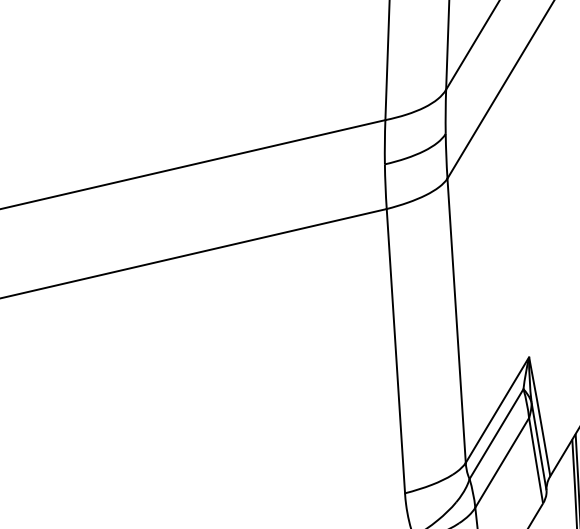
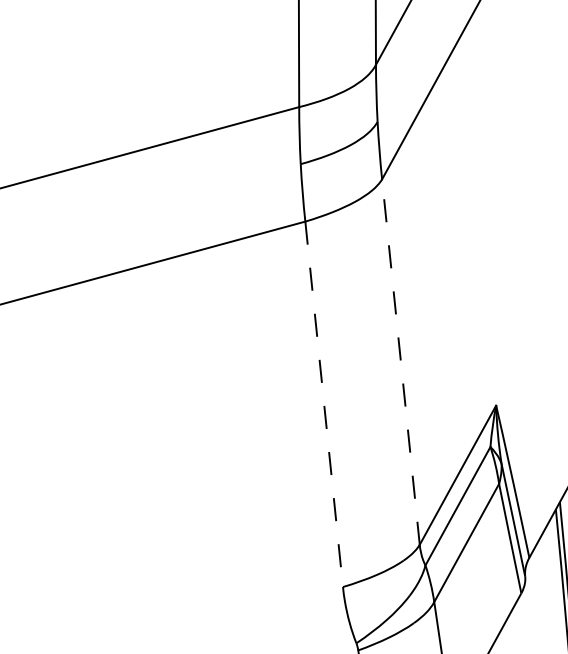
line: (456, 320) -> (400, 361), solid -> dashed
line: (395, 351) -> (323, 404), solid -> dashed

